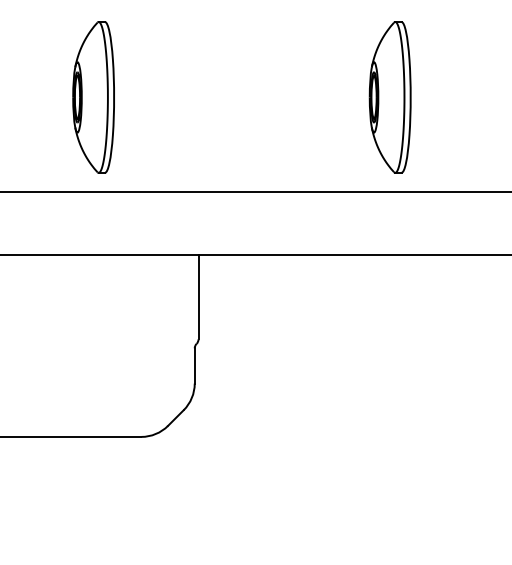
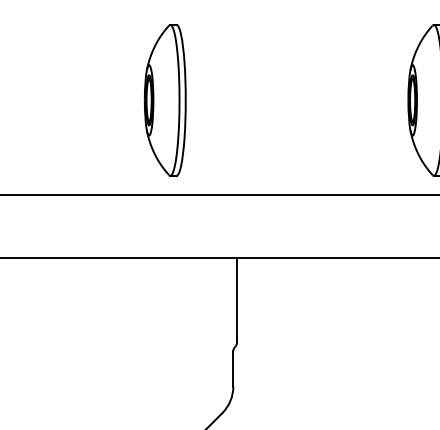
part: (93, 97) -> (165, 100), moved

